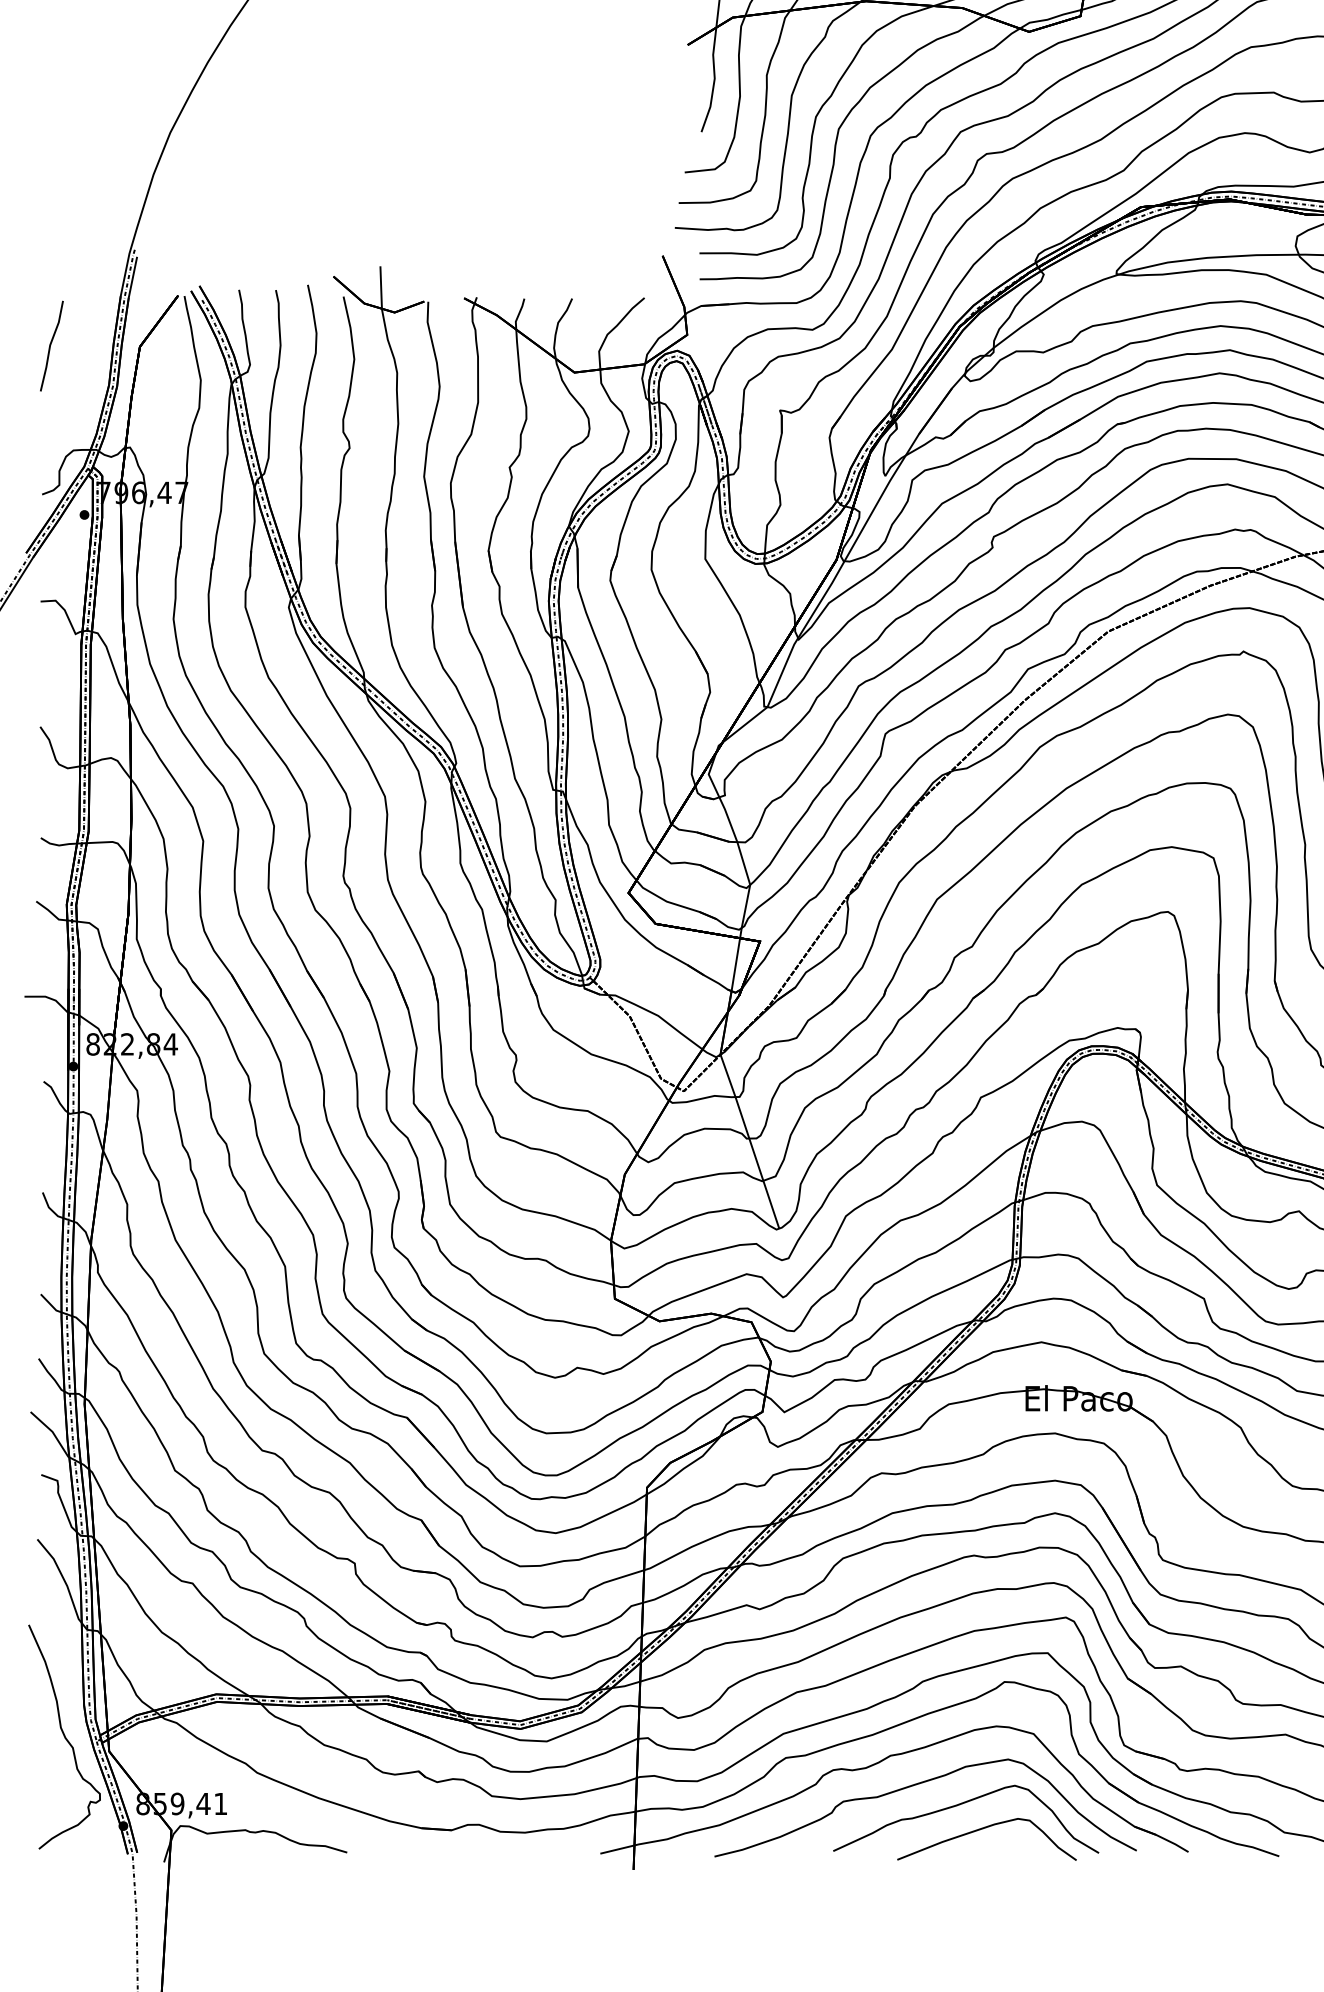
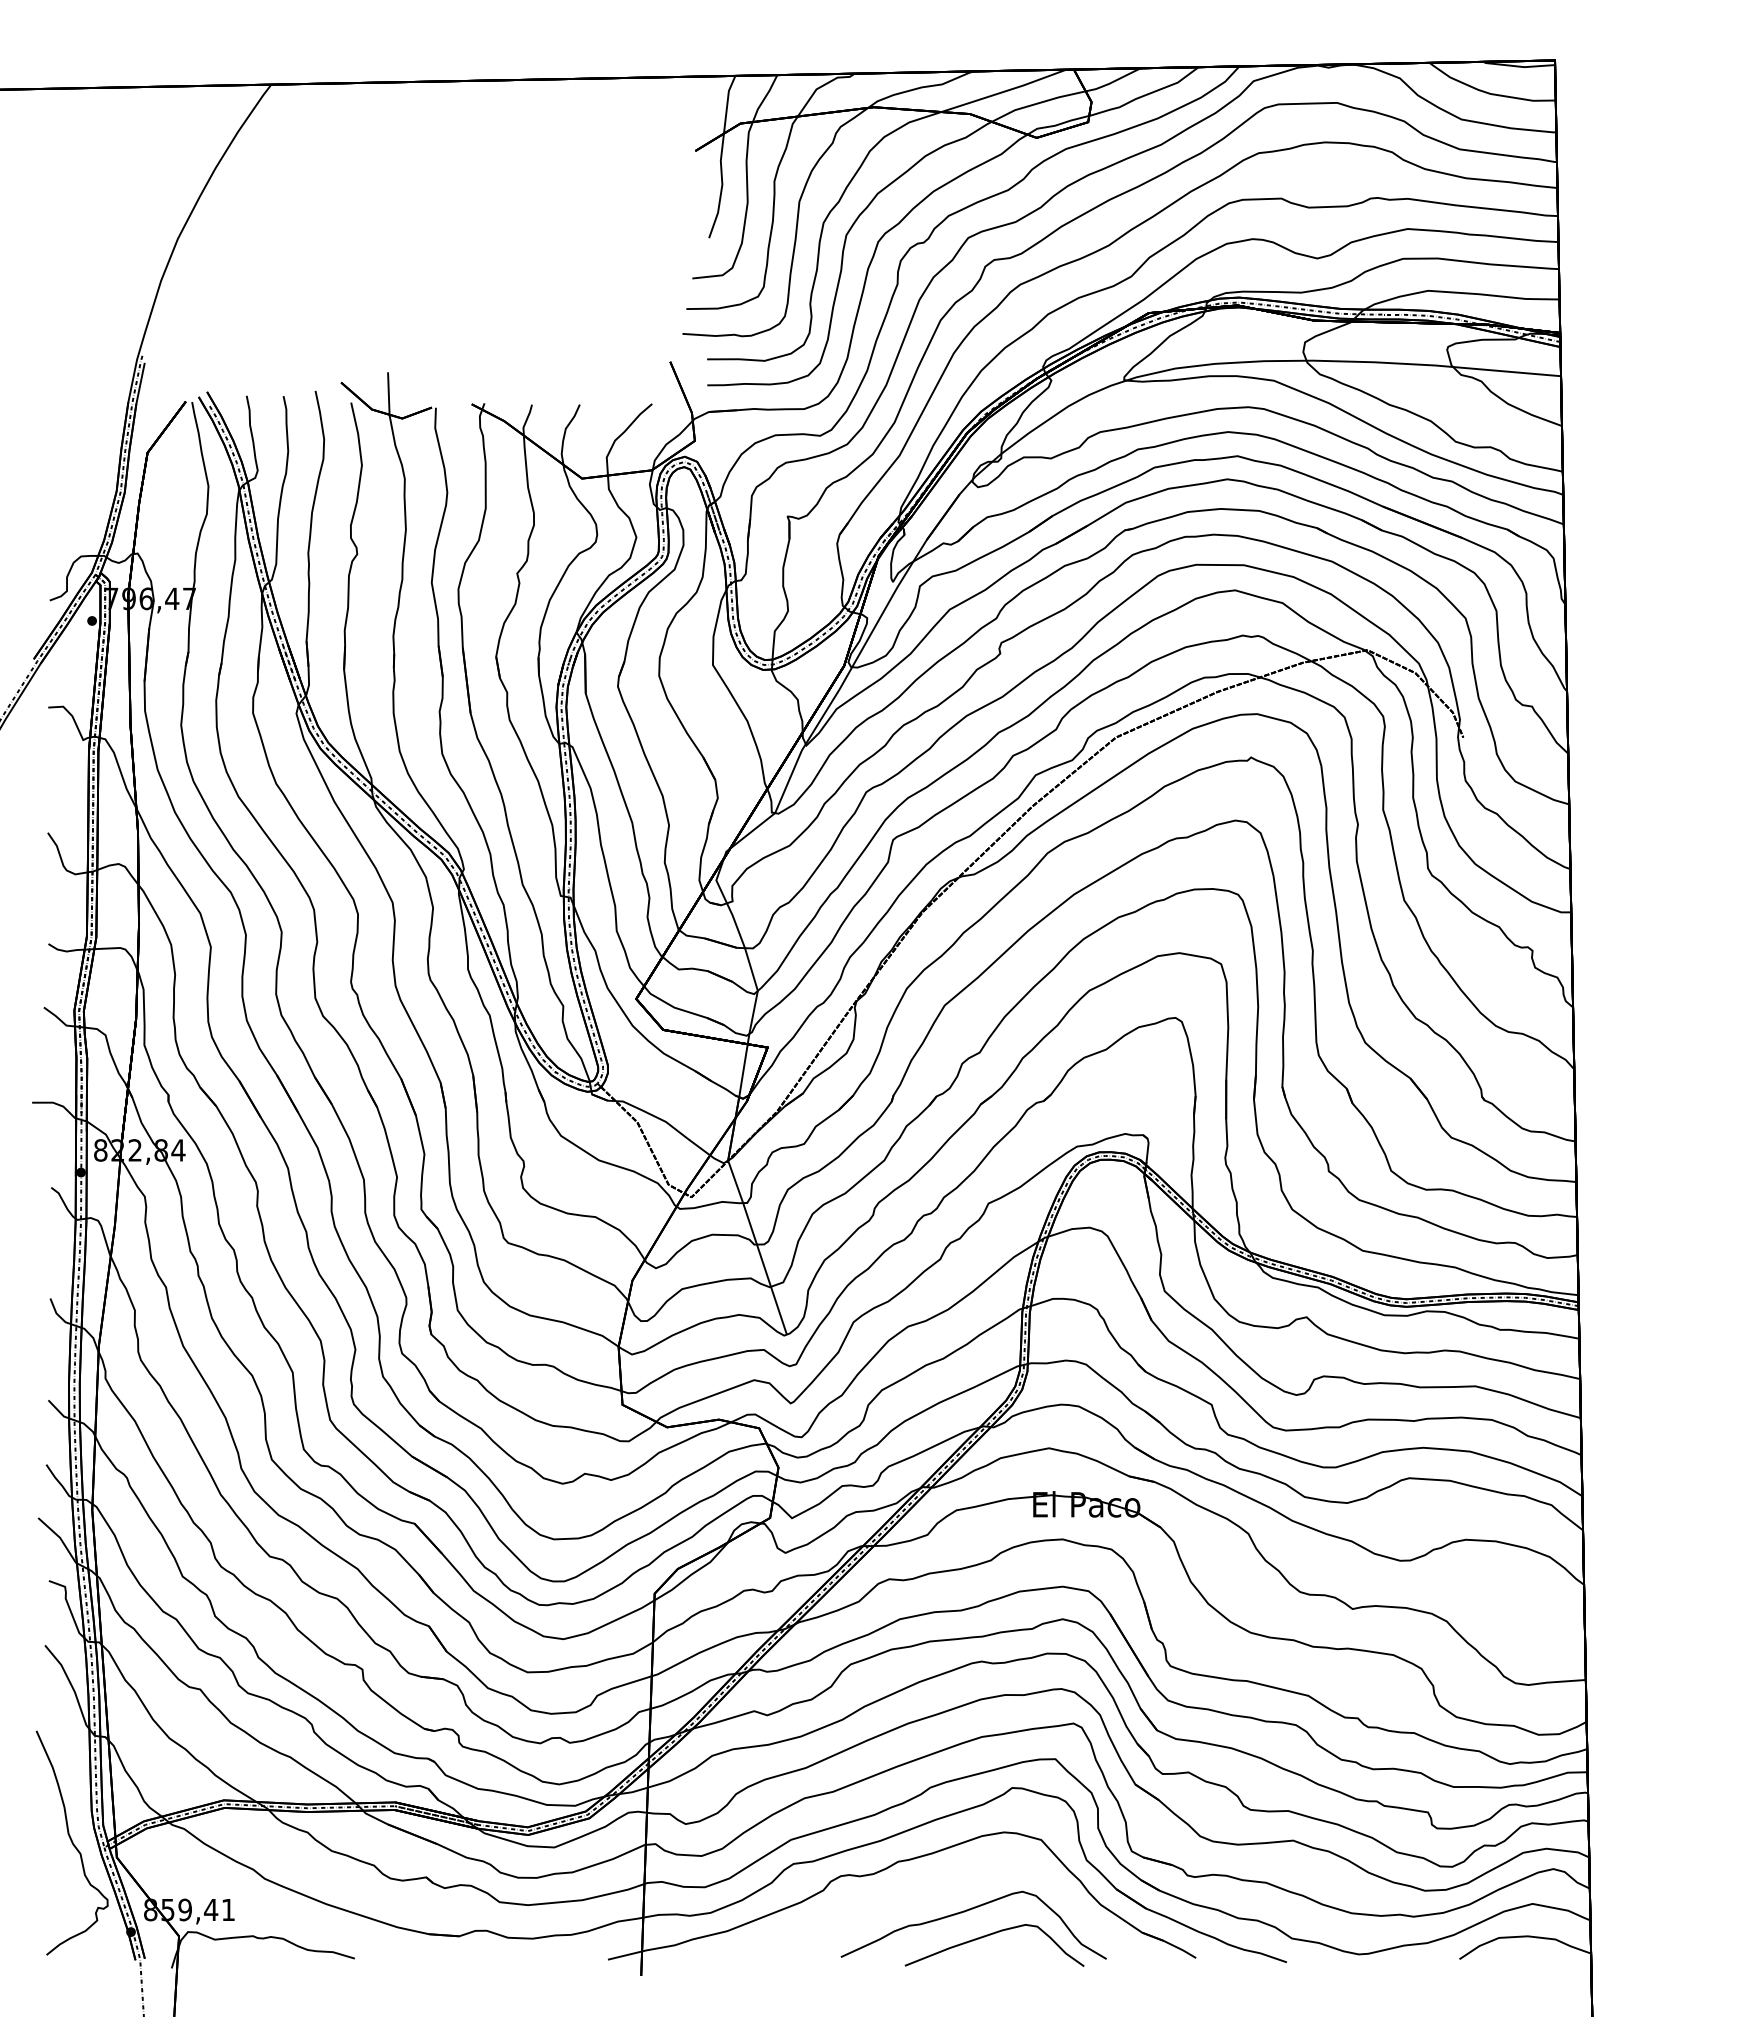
line: (51, 344) -> (59, 450), removed
curve: (919, 1784) -> (927, 1890), removed

